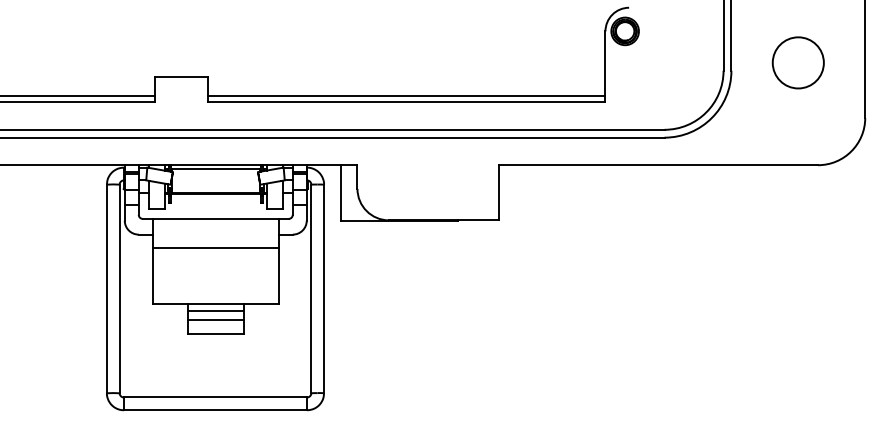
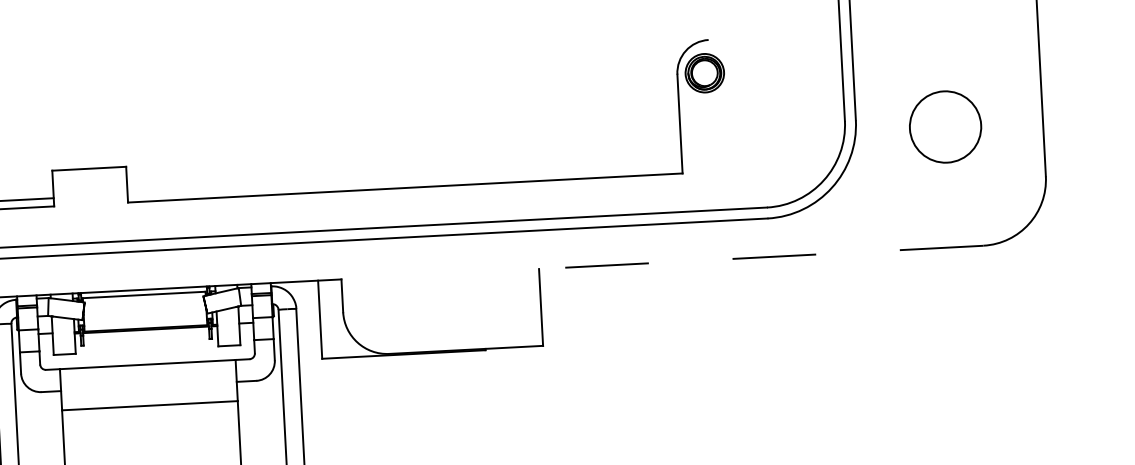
circle: (797, 62) -> (944, 126), moved
line: (406, 96) -> (404, 179), removed
line: (658, 165) -> (761, 257), solid -> dashed

